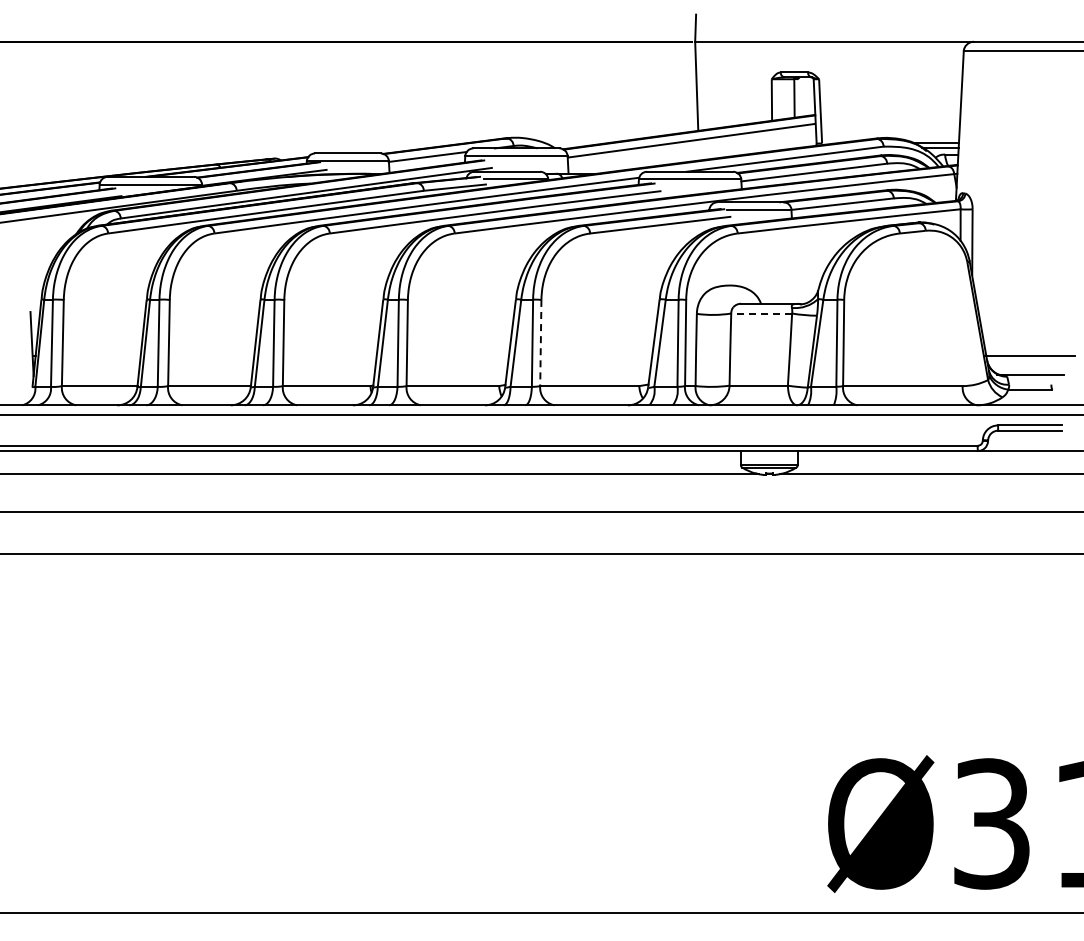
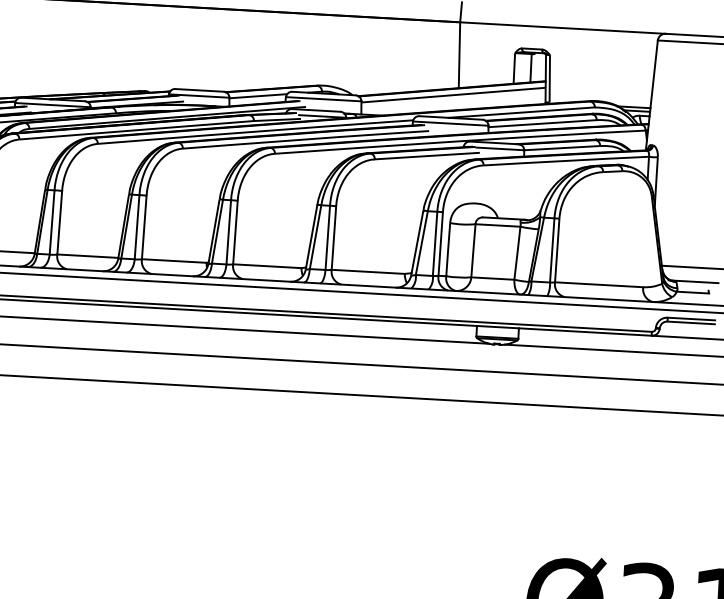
line: (761, 313) -> (497, 225), dashed -> solid
line: (540, 343) -> (333, 238), dashed -> solid

